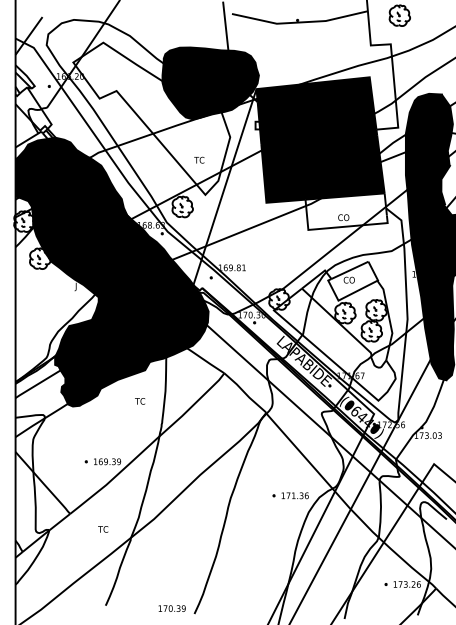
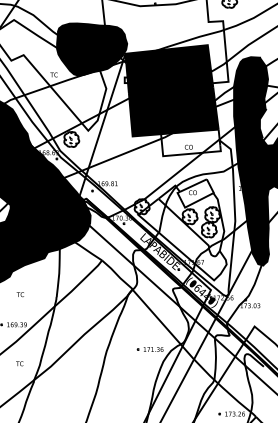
text: (199, 159) -> (54, 74), moved
text: (140, 401) -> (20, 294), moved
text: (103, 529) -> (19, 363), moved

